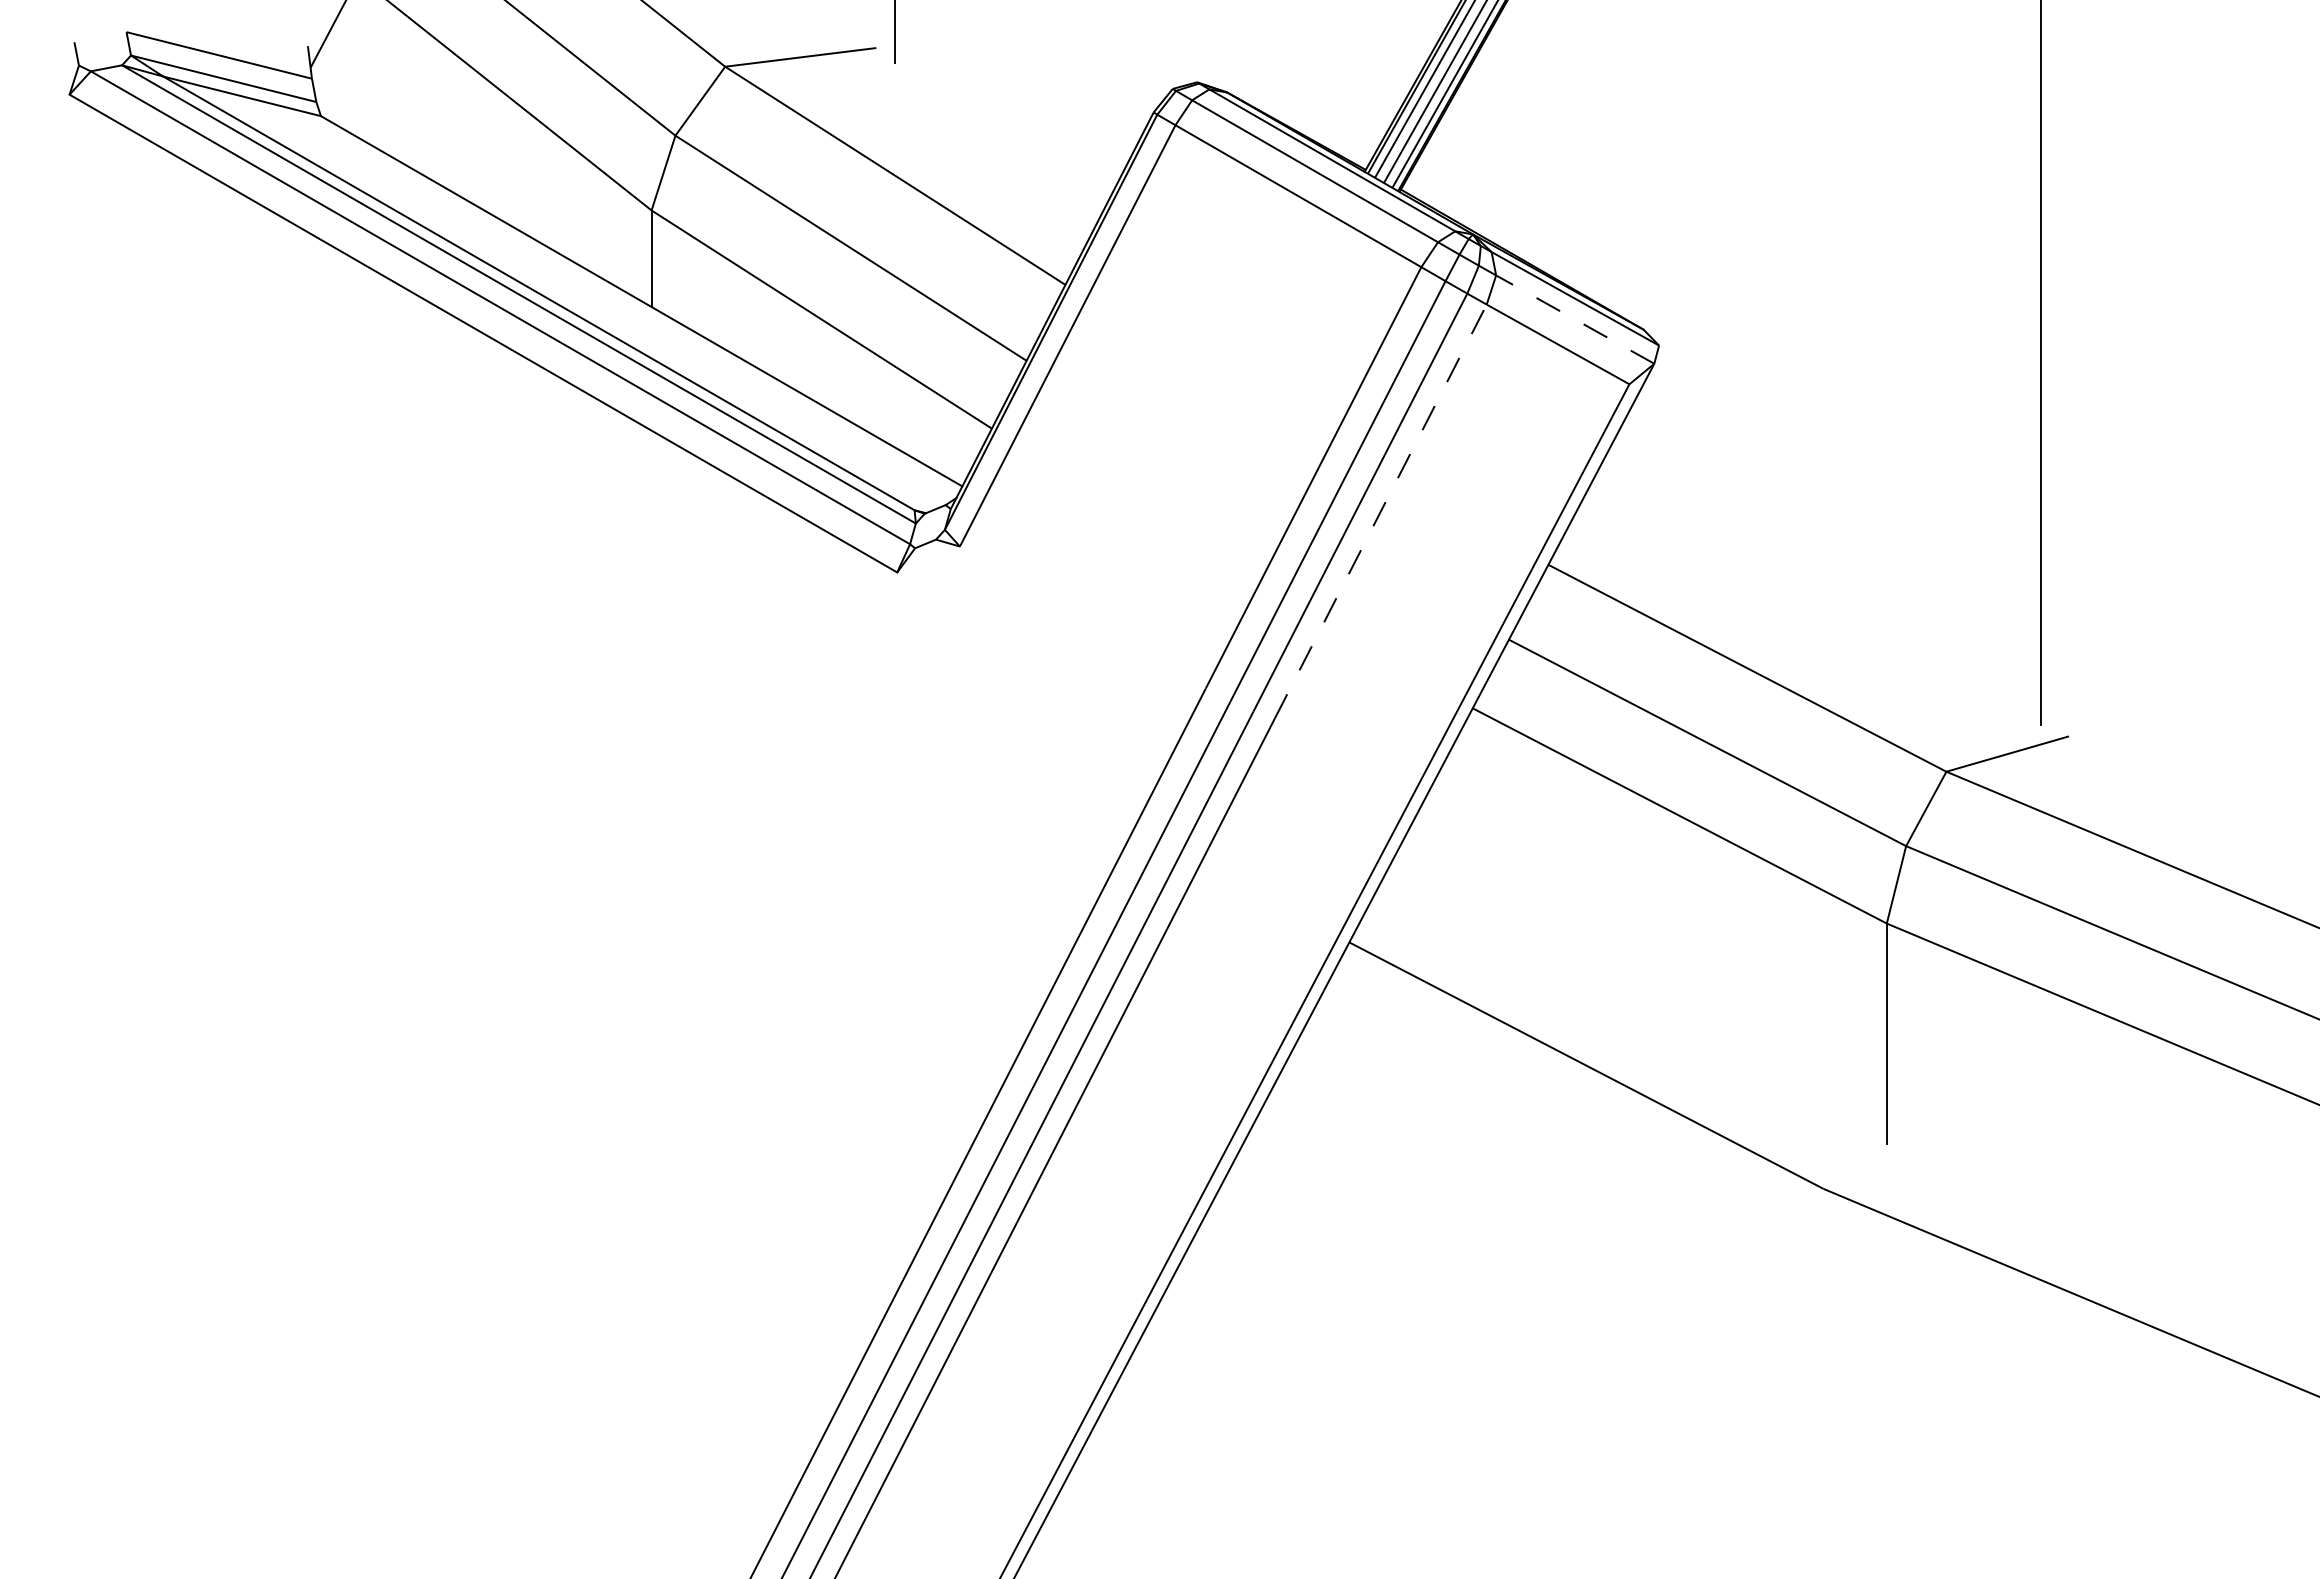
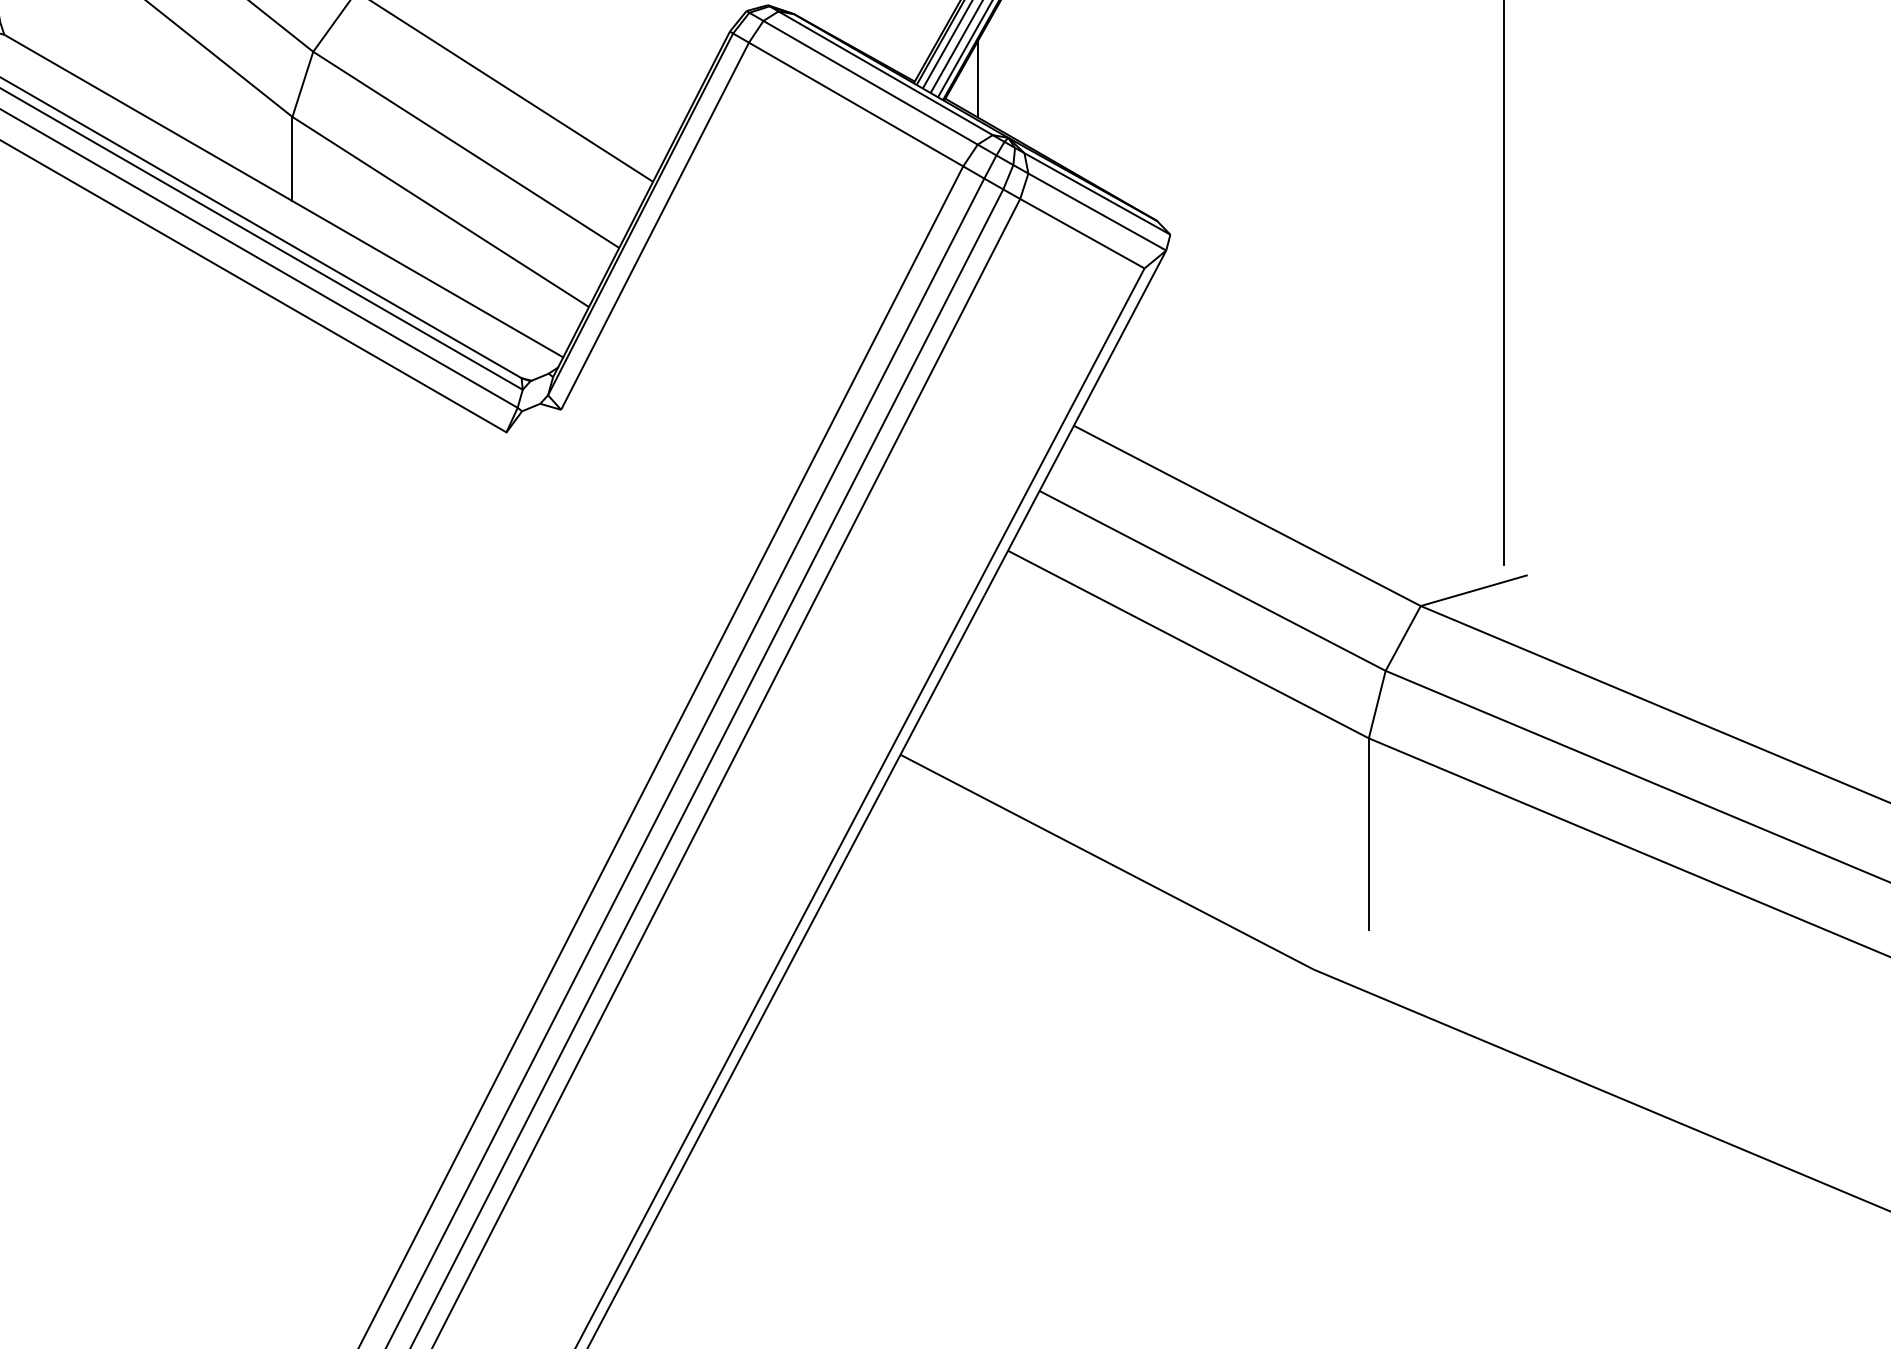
line: (1438, 167) -> (978, 79), added
line: (1574, 319) -> (1096, 211), dashed -> solid
line: (1381, 510) -> (928, 378), dashed -> solid

